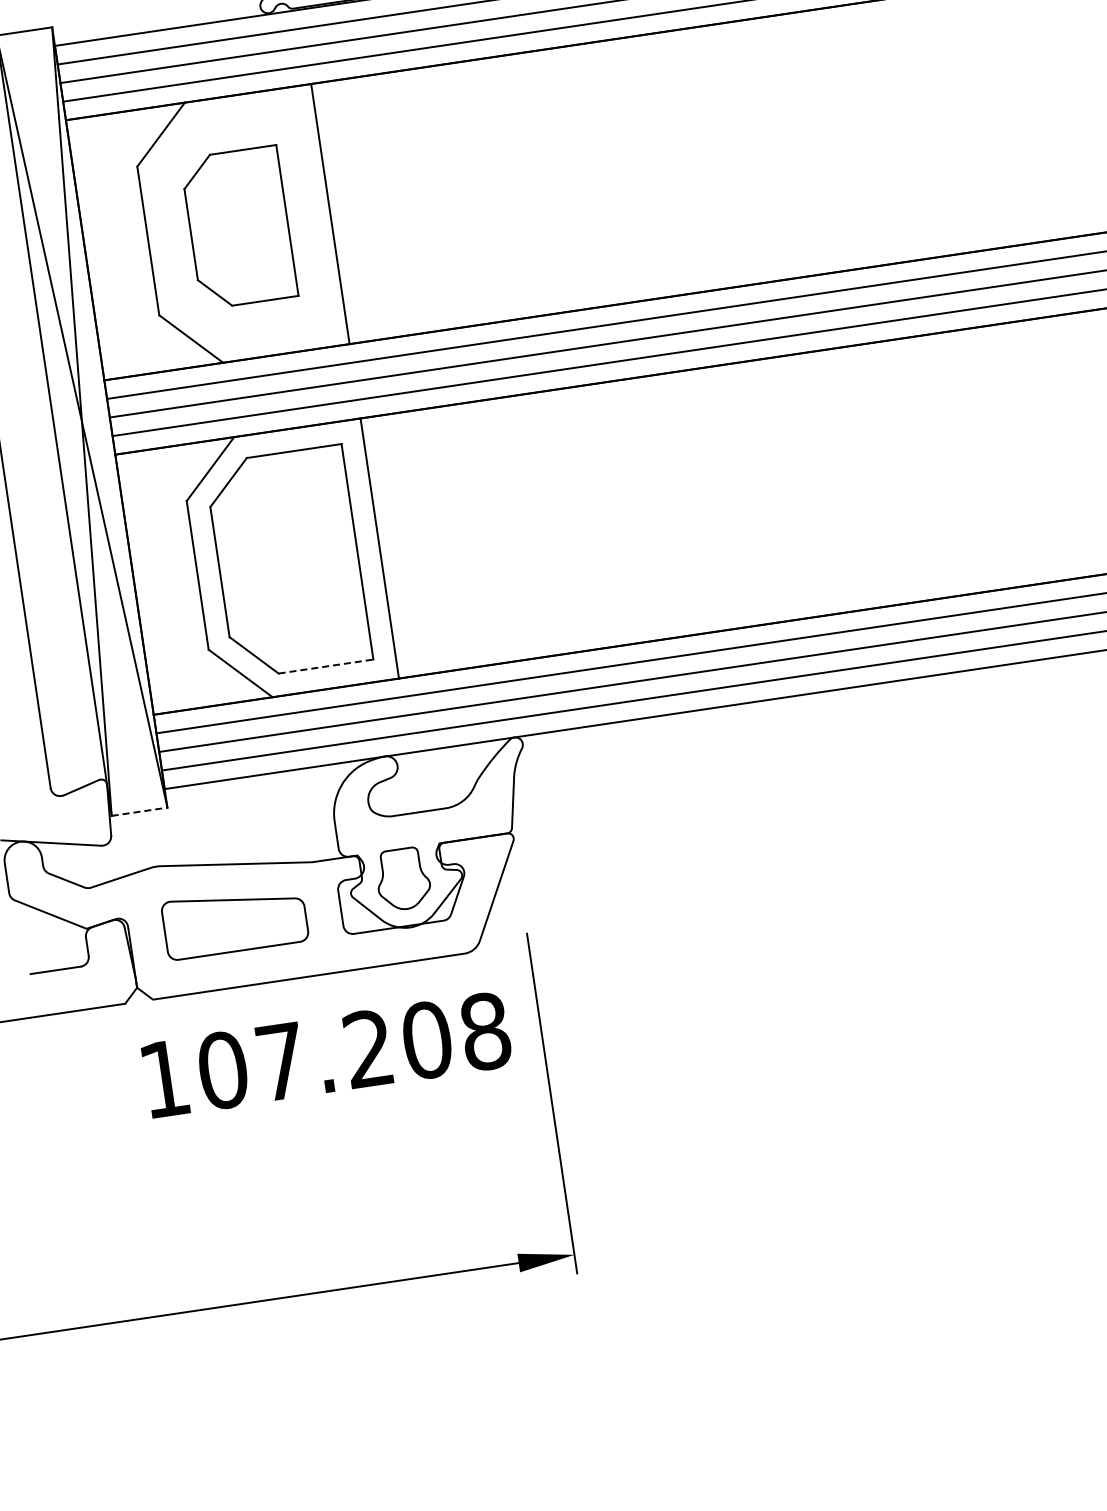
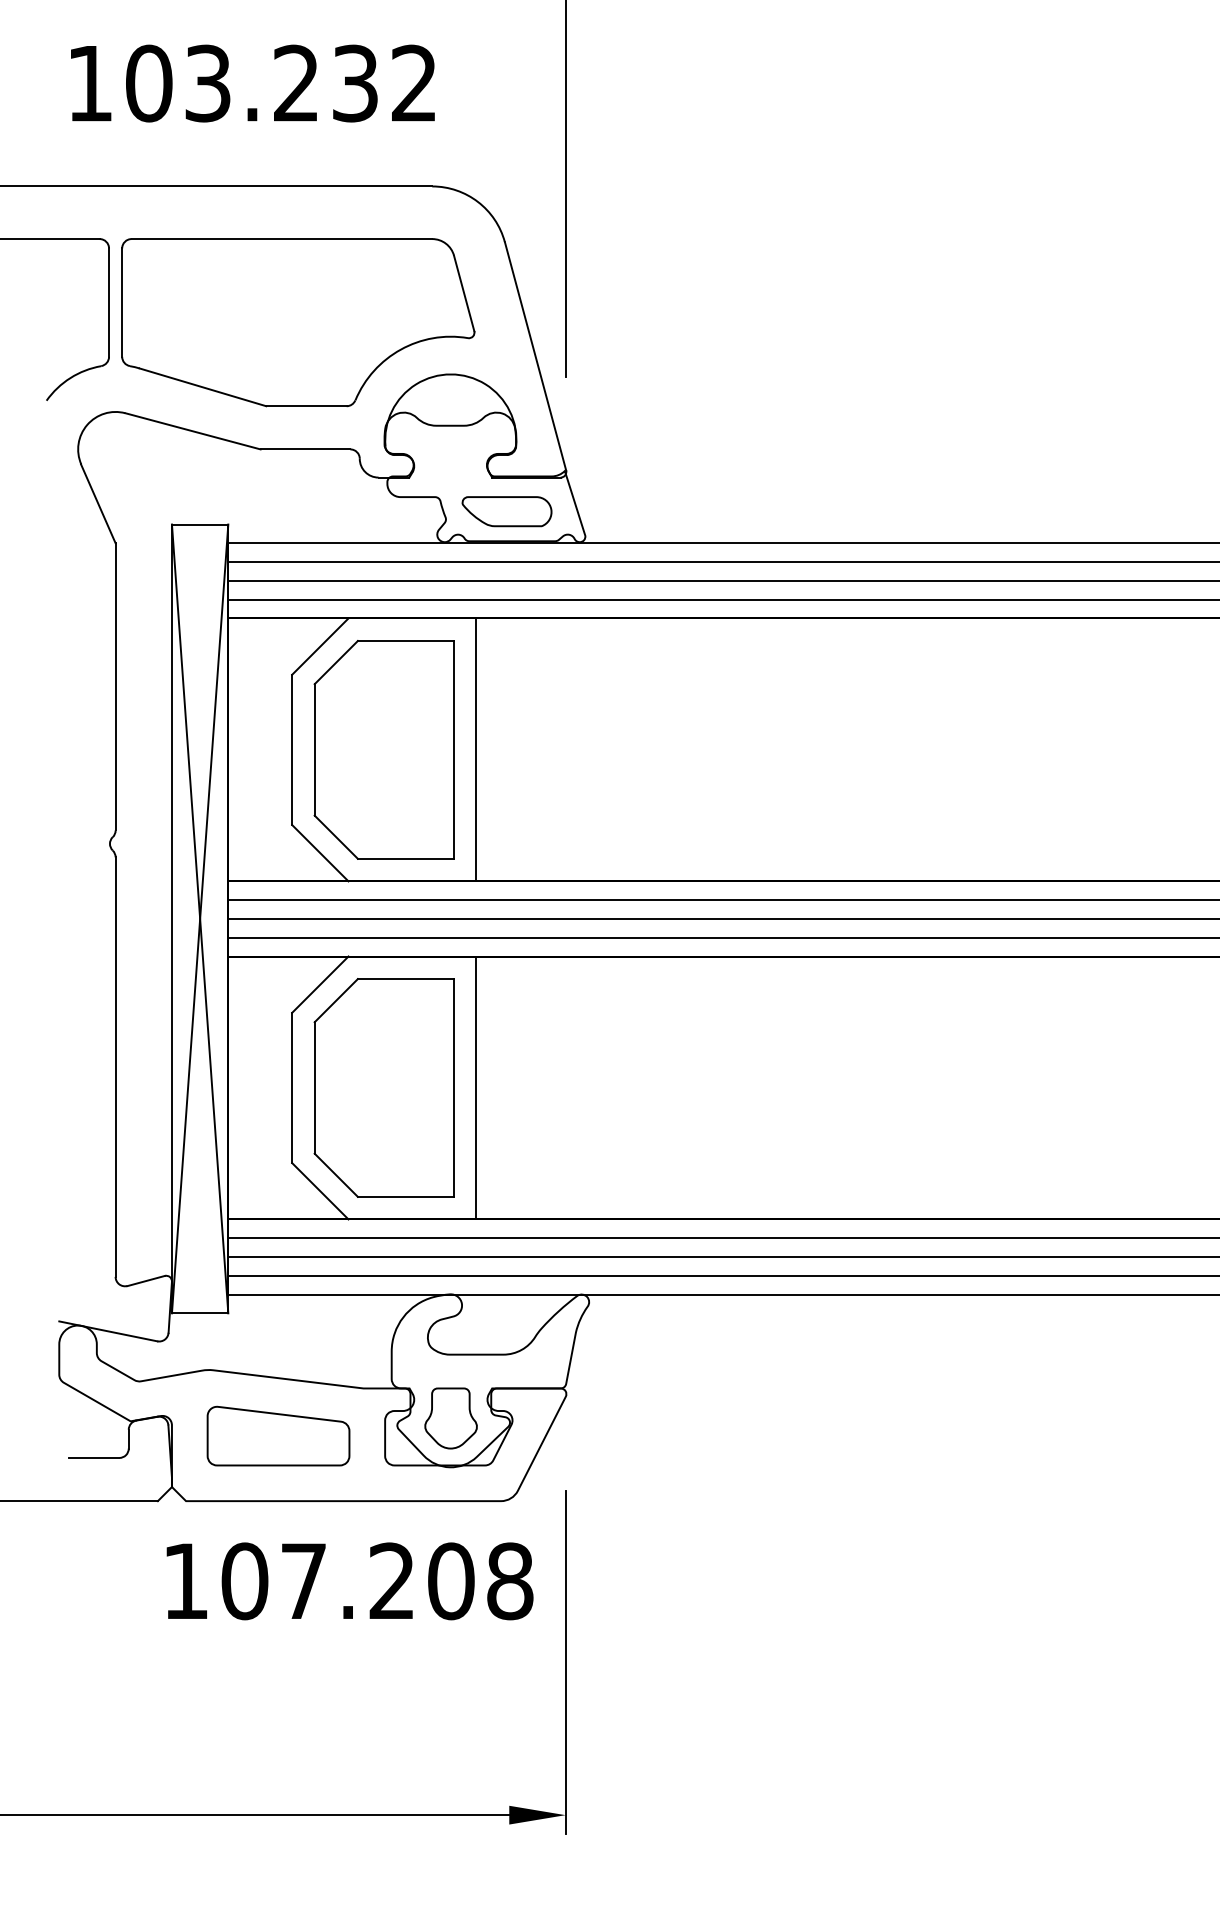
part: (238, 227) -> (383, 749), size x1.43
line: (325, 666) -> (405, 1196), dashed -> solid
line: (139, 811) -> (200, 1313), dashed -> solid

